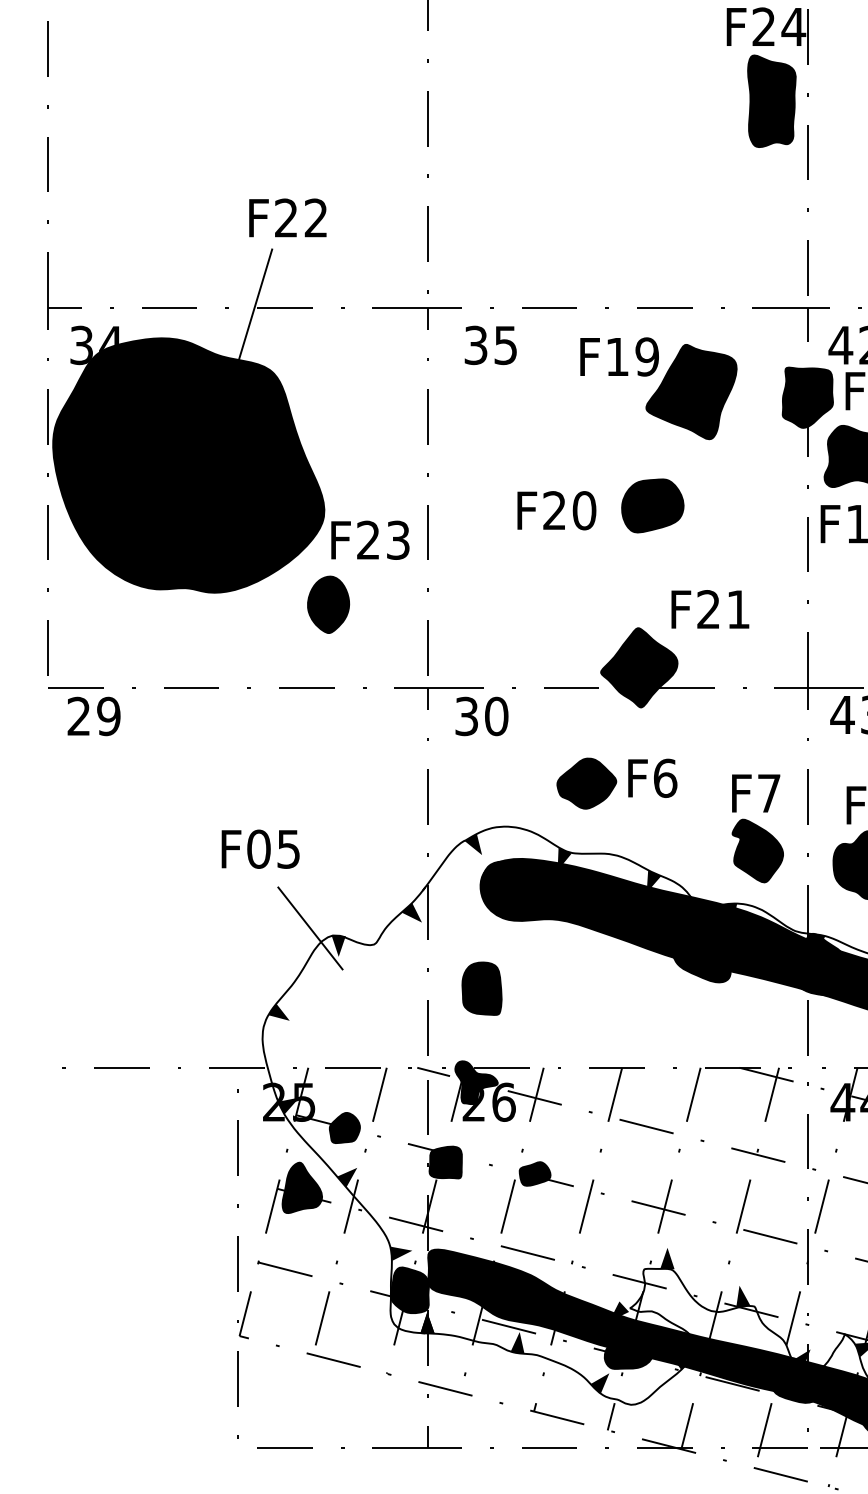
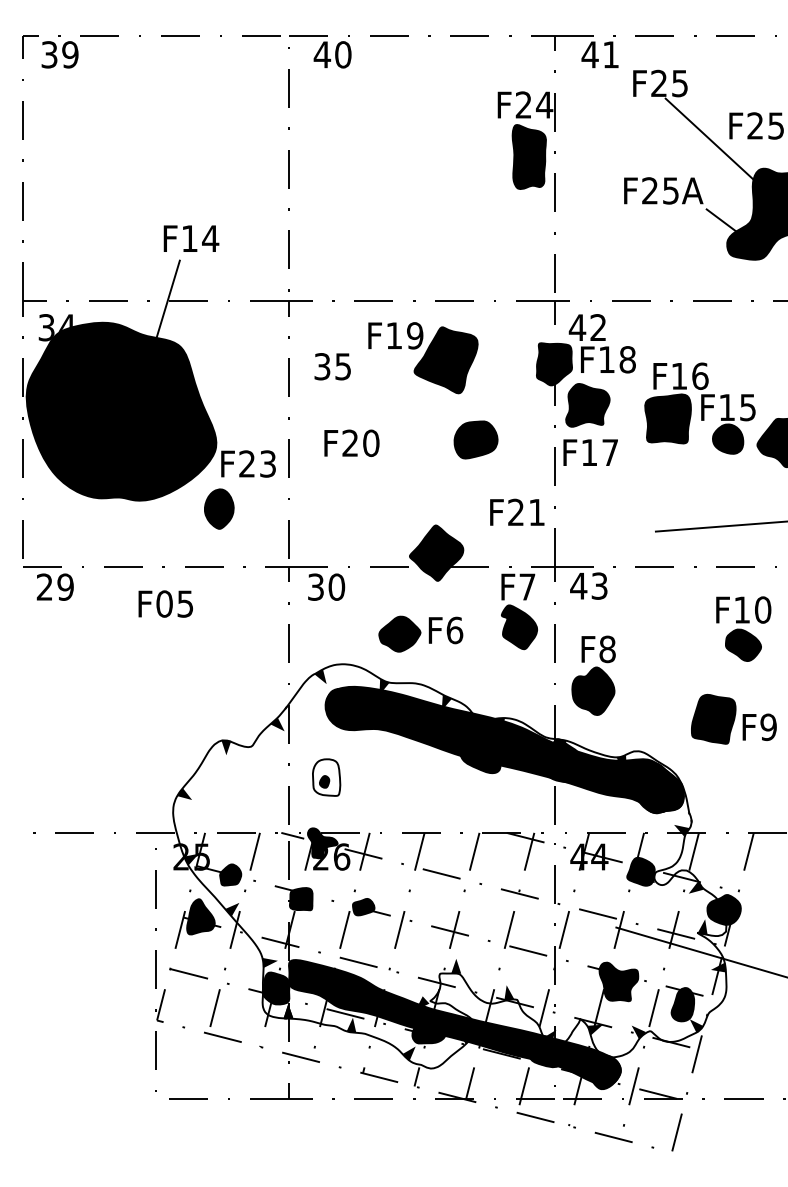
text: (301, 217) -> (200, 238), F22 -> F14
text: (490, 345) -> (332, 366), moved
part: (659, 389) -> (423, 358), moved
part: (652, 505) -> (475, 439), moved
text: (556, 509) -> (351, 442), moved
text: (710, 608) -> (517, 511), moved
part: (757, 828) -> (519, 611), moved
text: (260, 848) -> (165, 603), moved
line: (310, 928) -> (206, 735), removed
fill: (481, 988) -> (326, 777), removed

